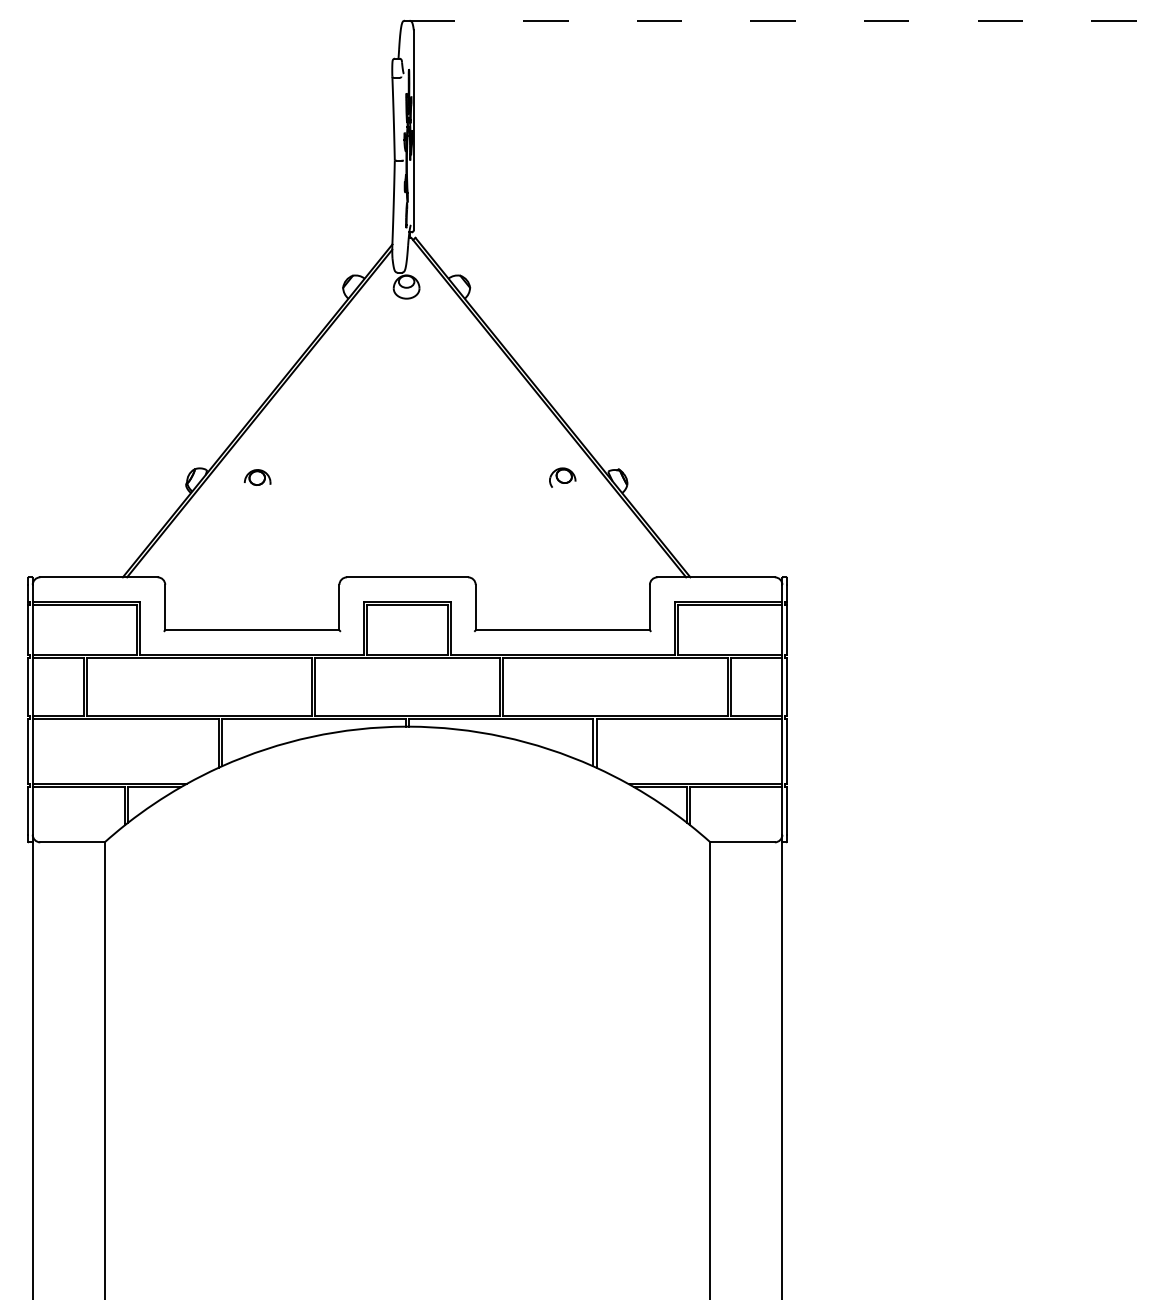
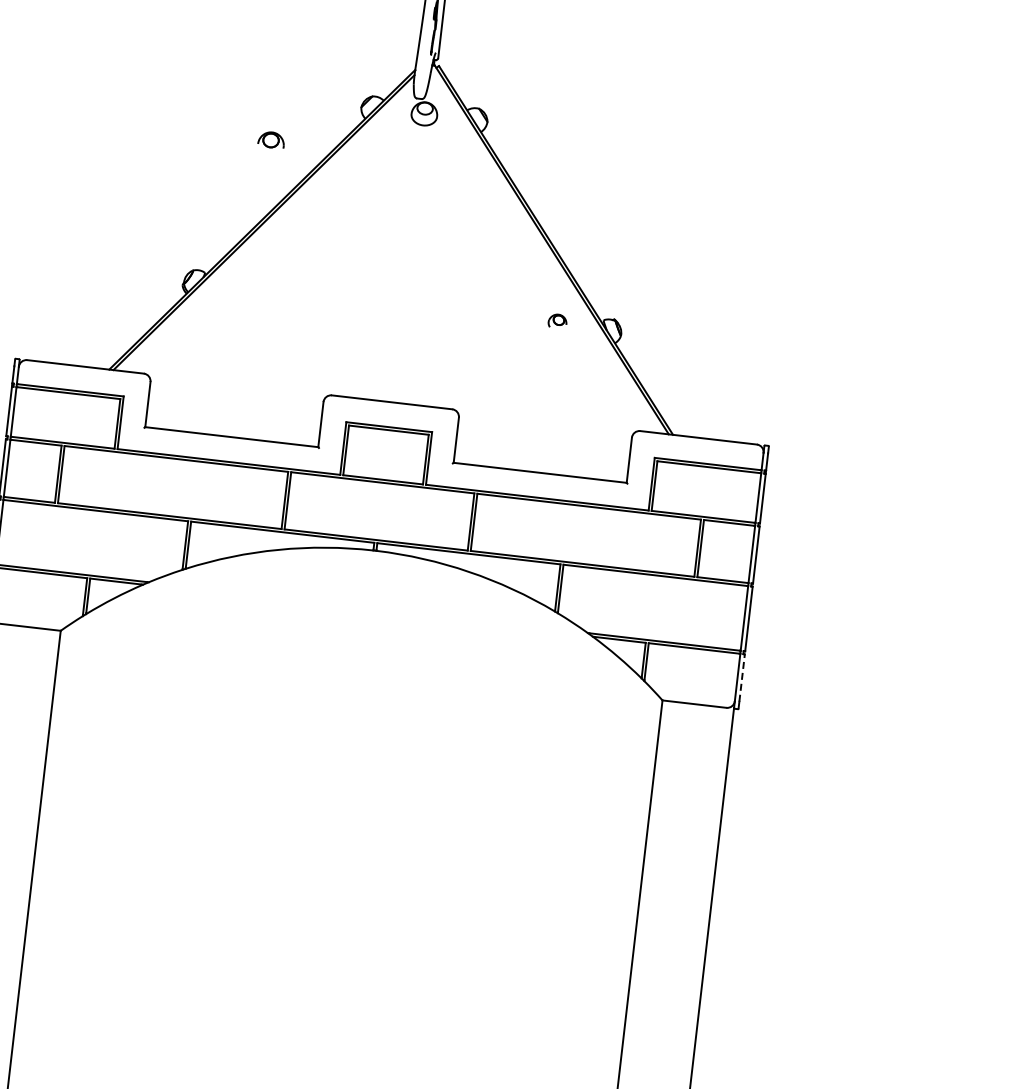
part: (257, 477) -> (271, 139), moved
part: (562, 477) -> (557, 320), size x0.7
line: (786, 810) -> (741, 677), solid -> dashed

